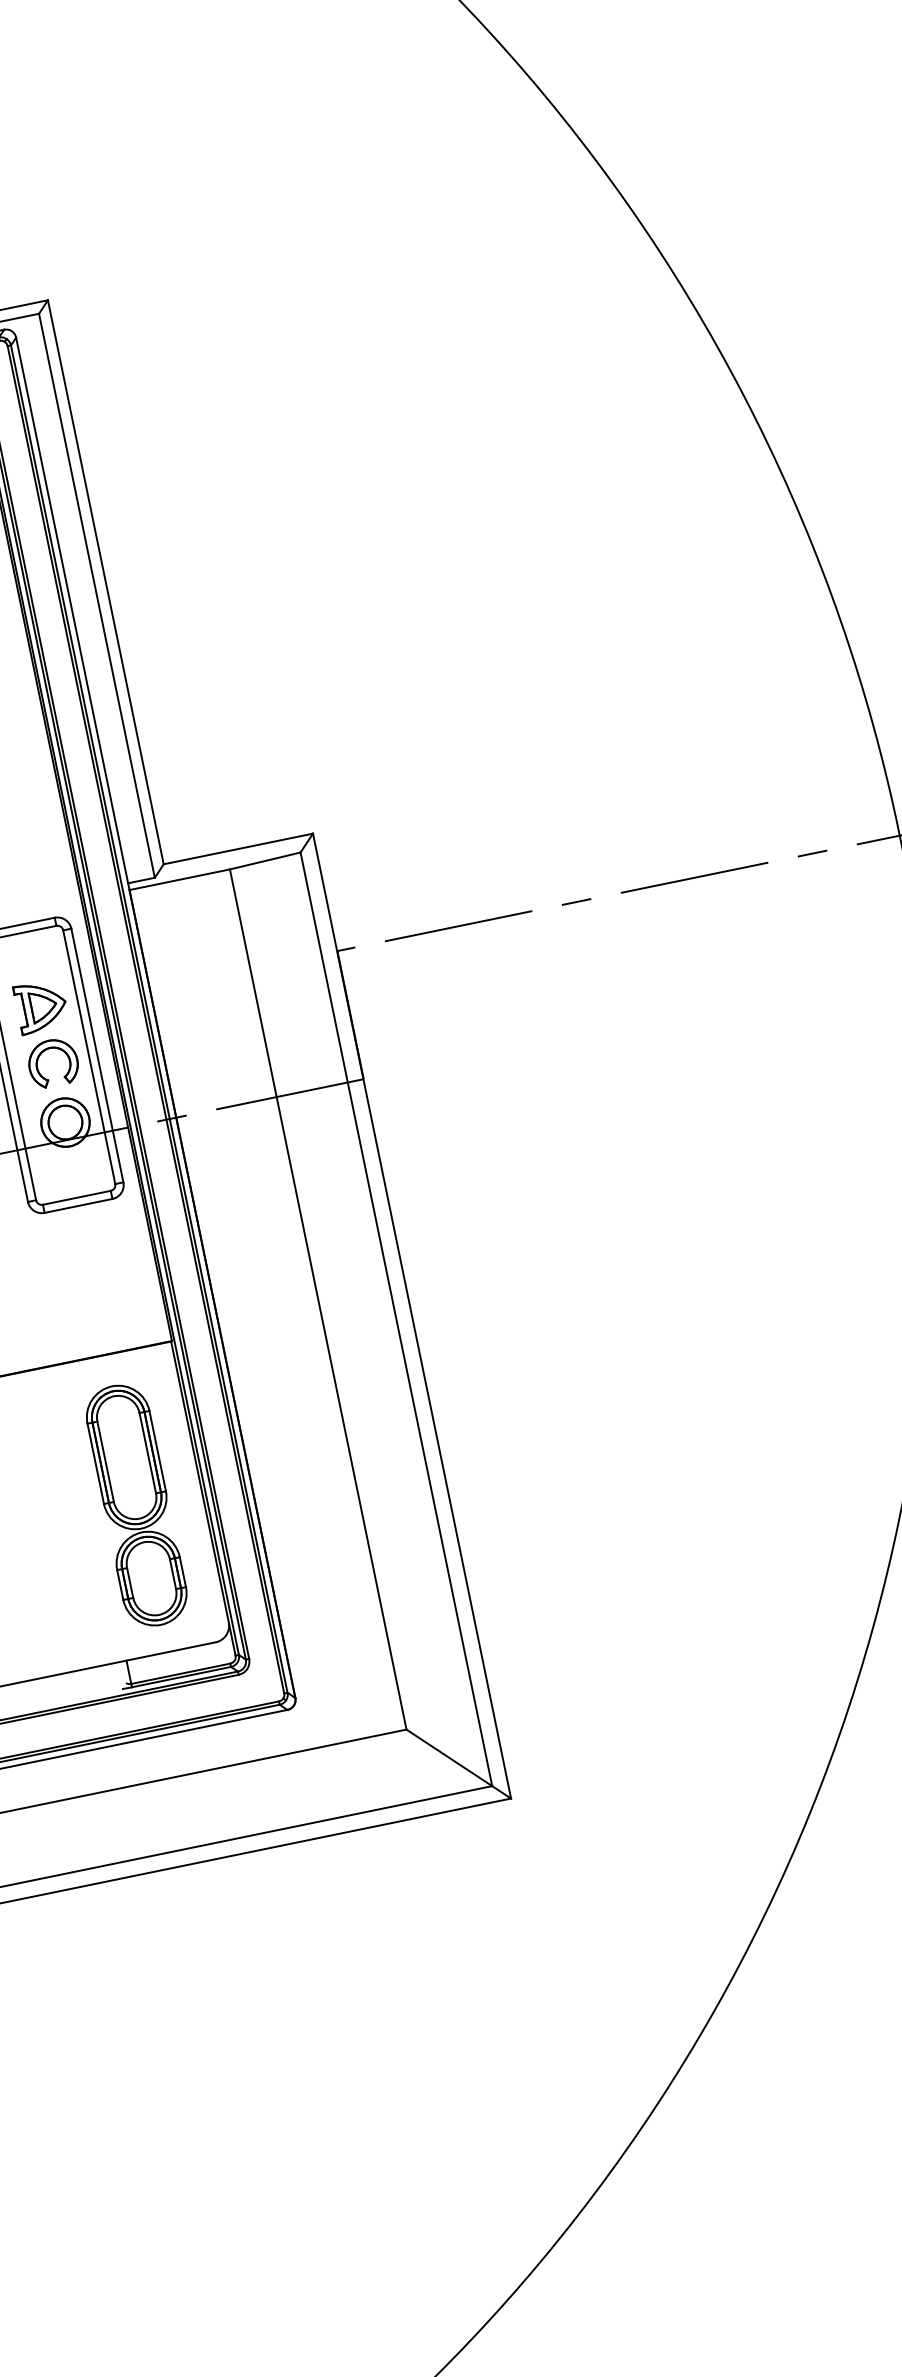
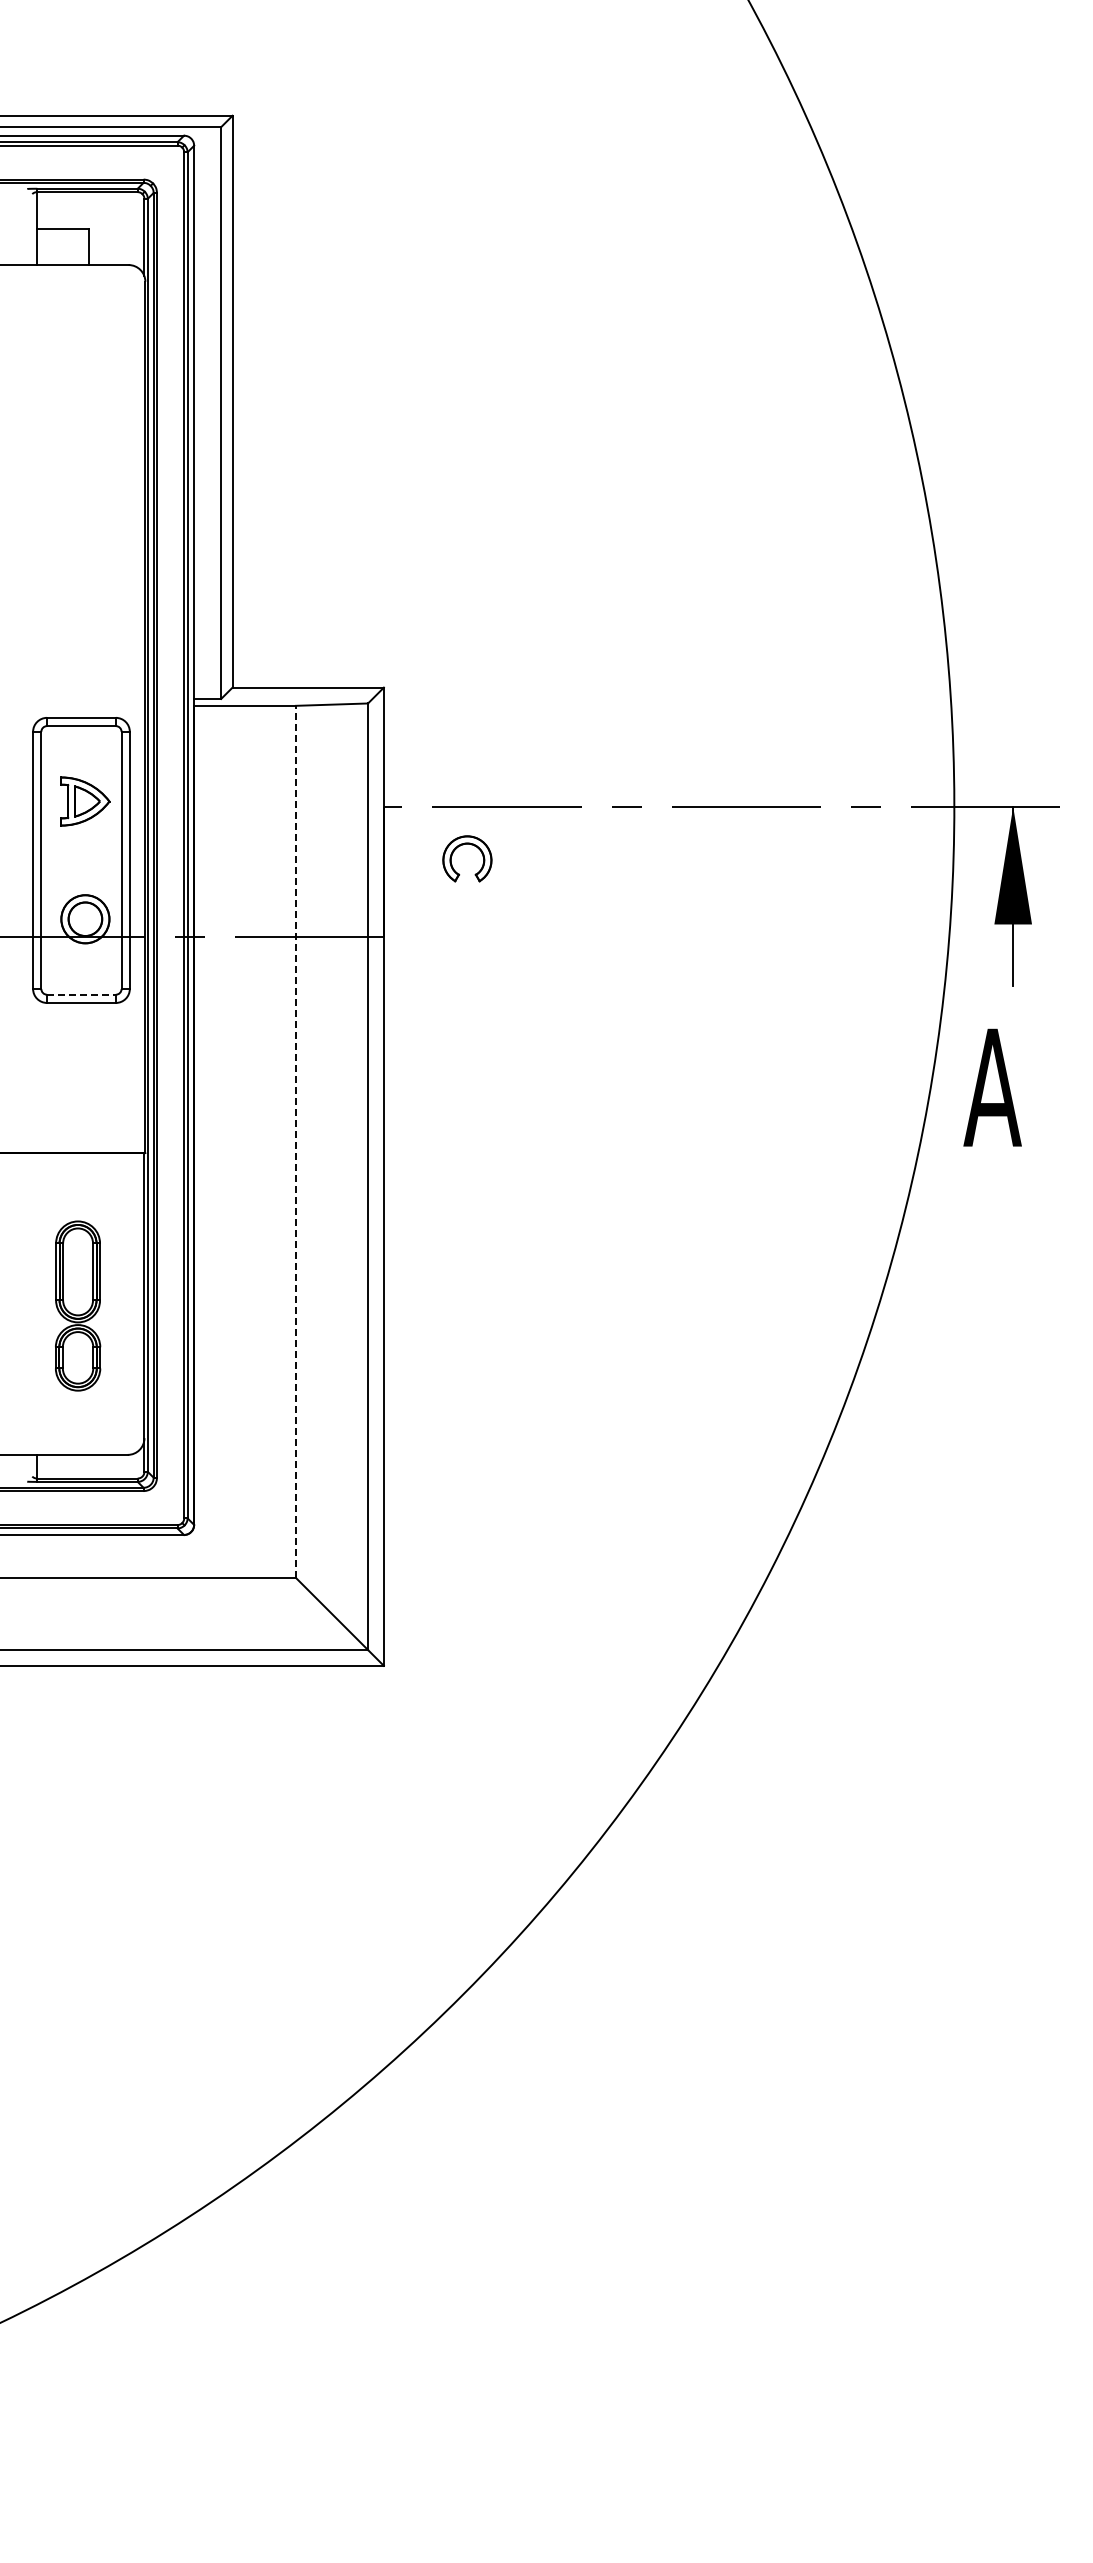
part: (46, 1050) -> (463, 845), moved
line: (76, 1197) -> (81, 994), solid -> dashed
line: (317, 1299) -> (295, 1141), solid -> dashed
part: (135, 1505) -> (77, 1305), size x0.7

